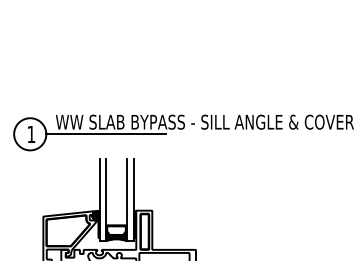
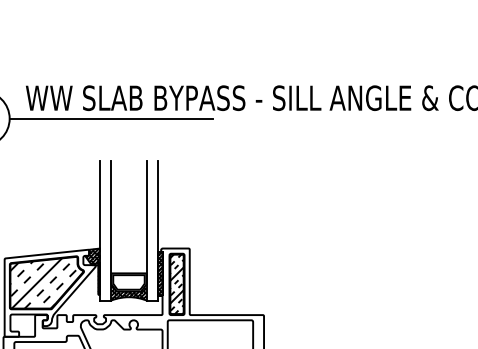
hatch: (65, 230) -> (42, 282), added
hatch: (144, 231) -> (176, 283), added

